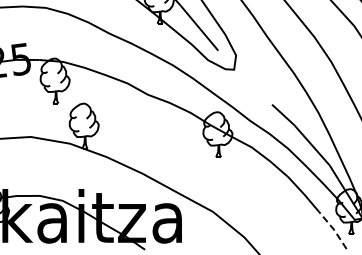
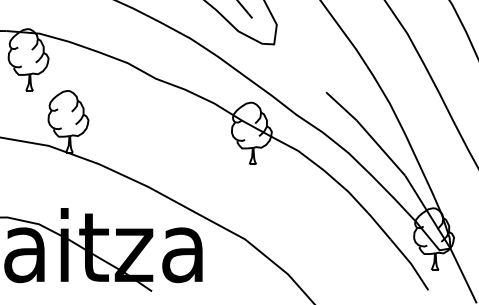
line: (334, 229) -> (411, 263), dashed -> solid

